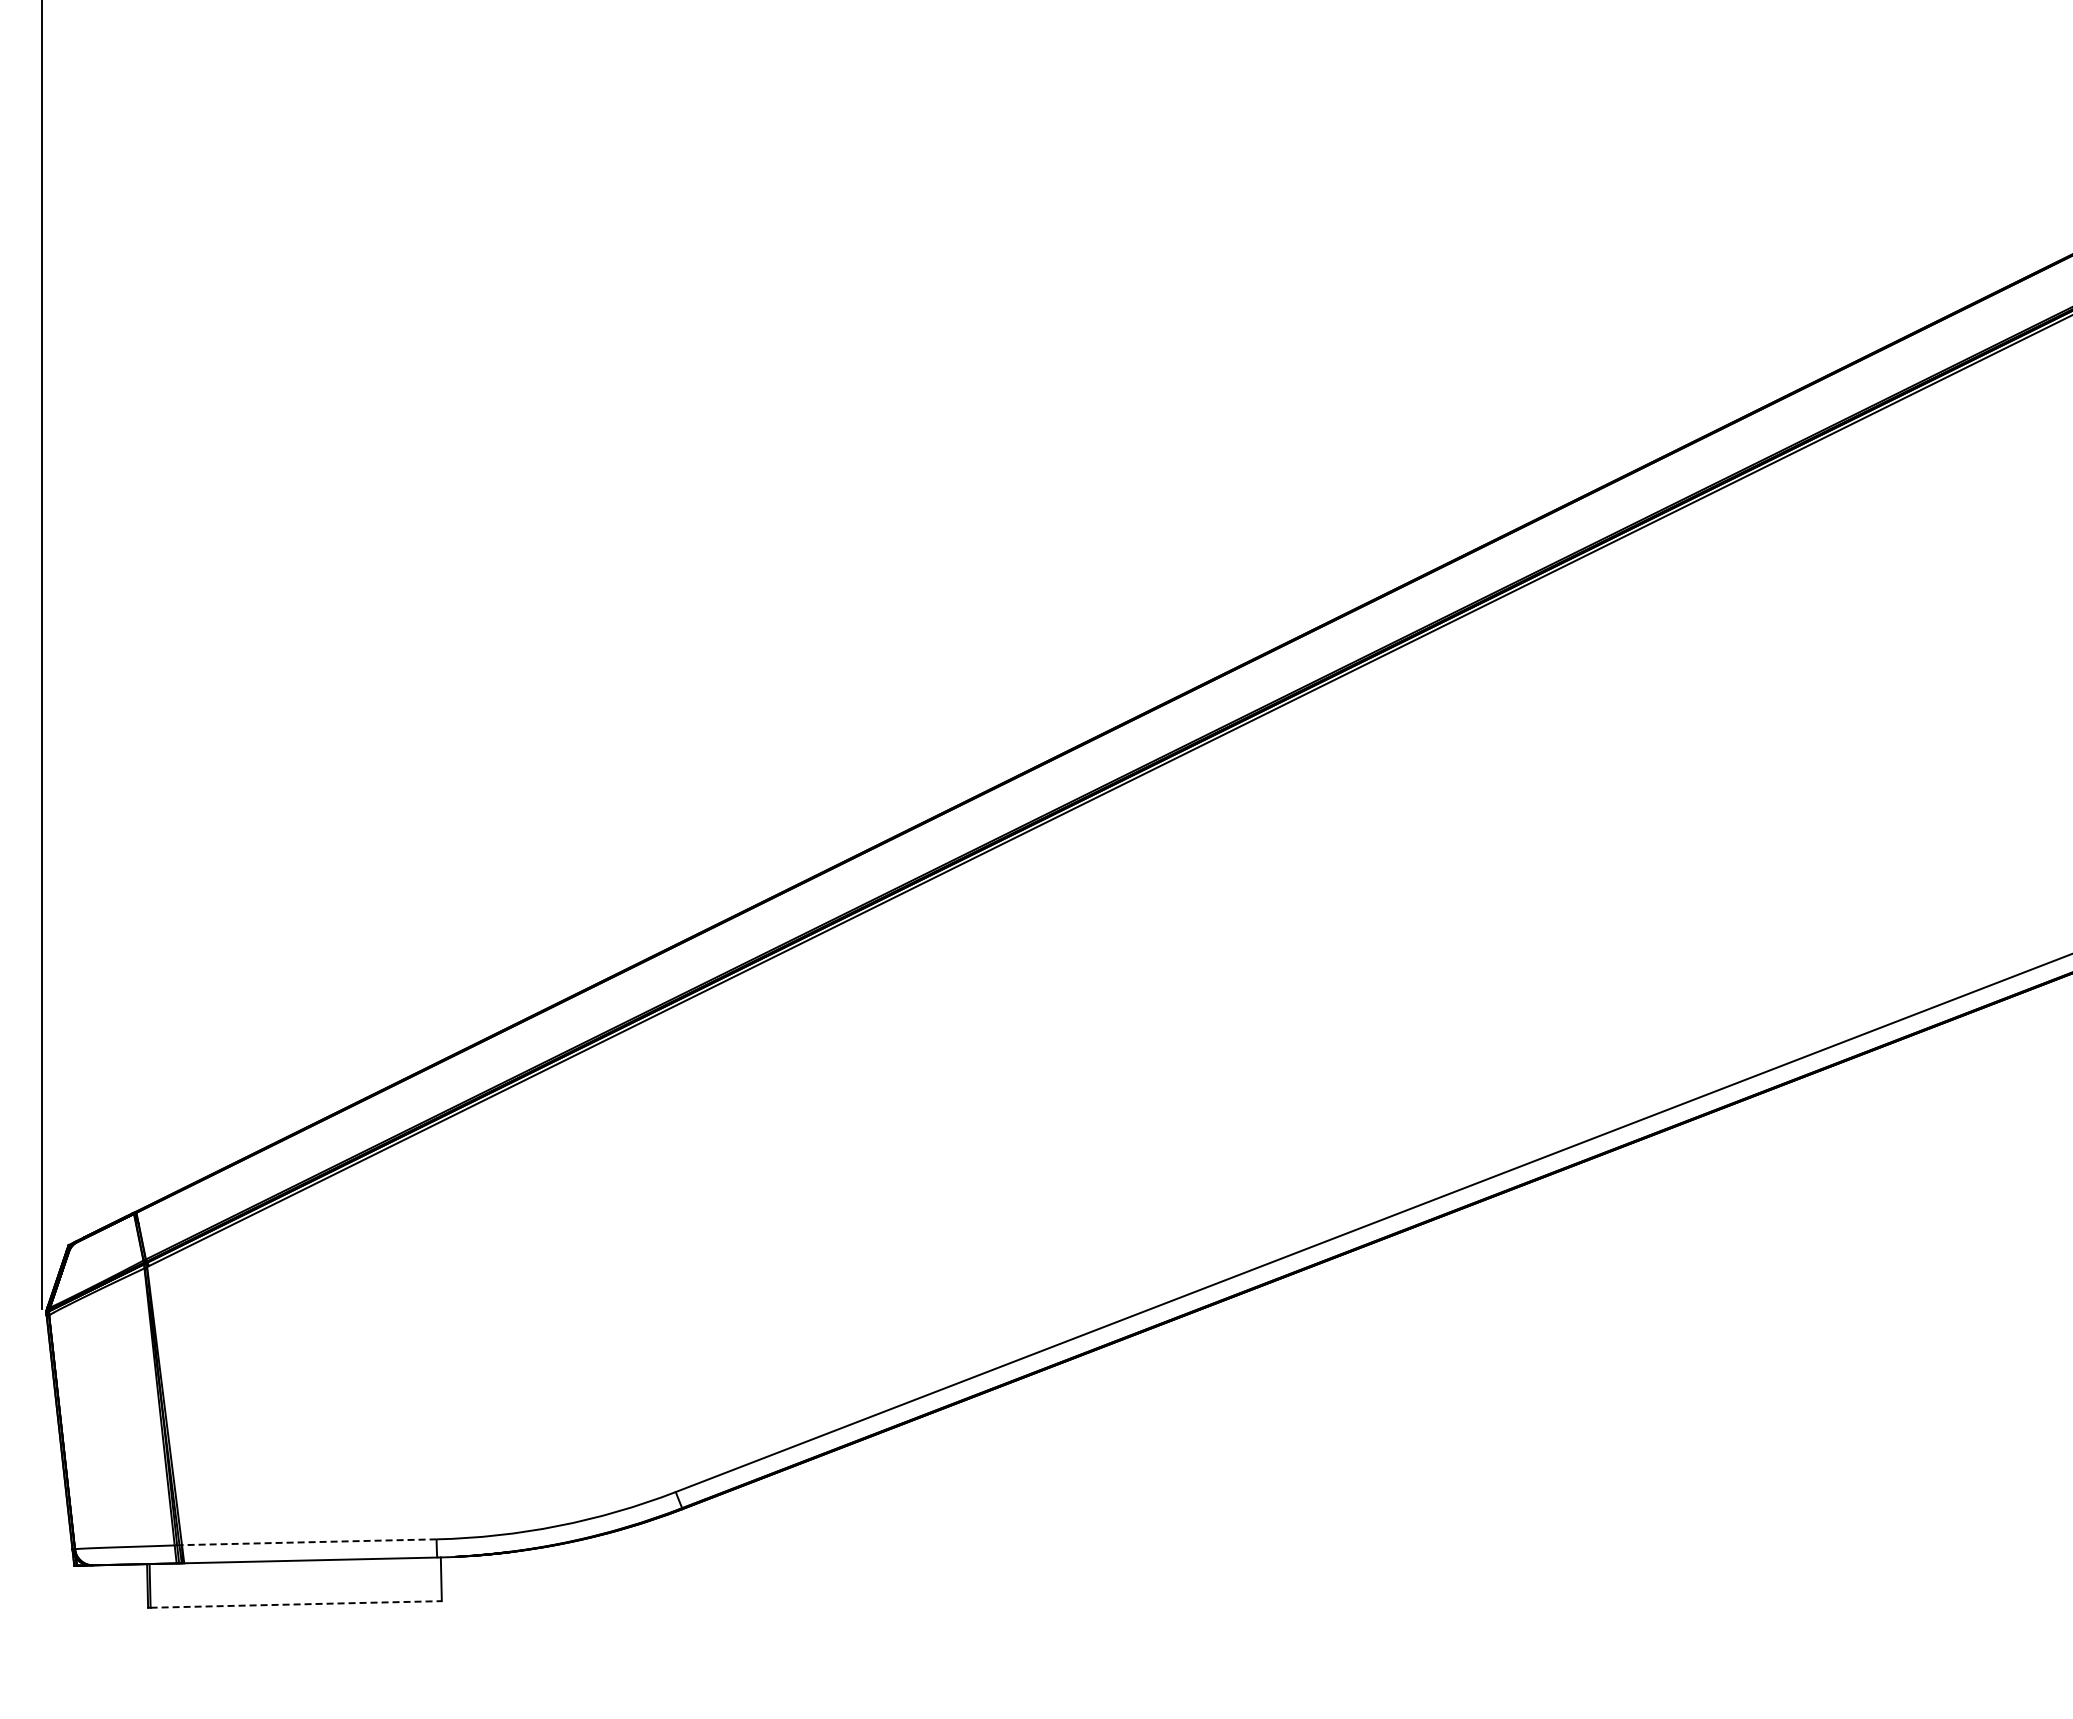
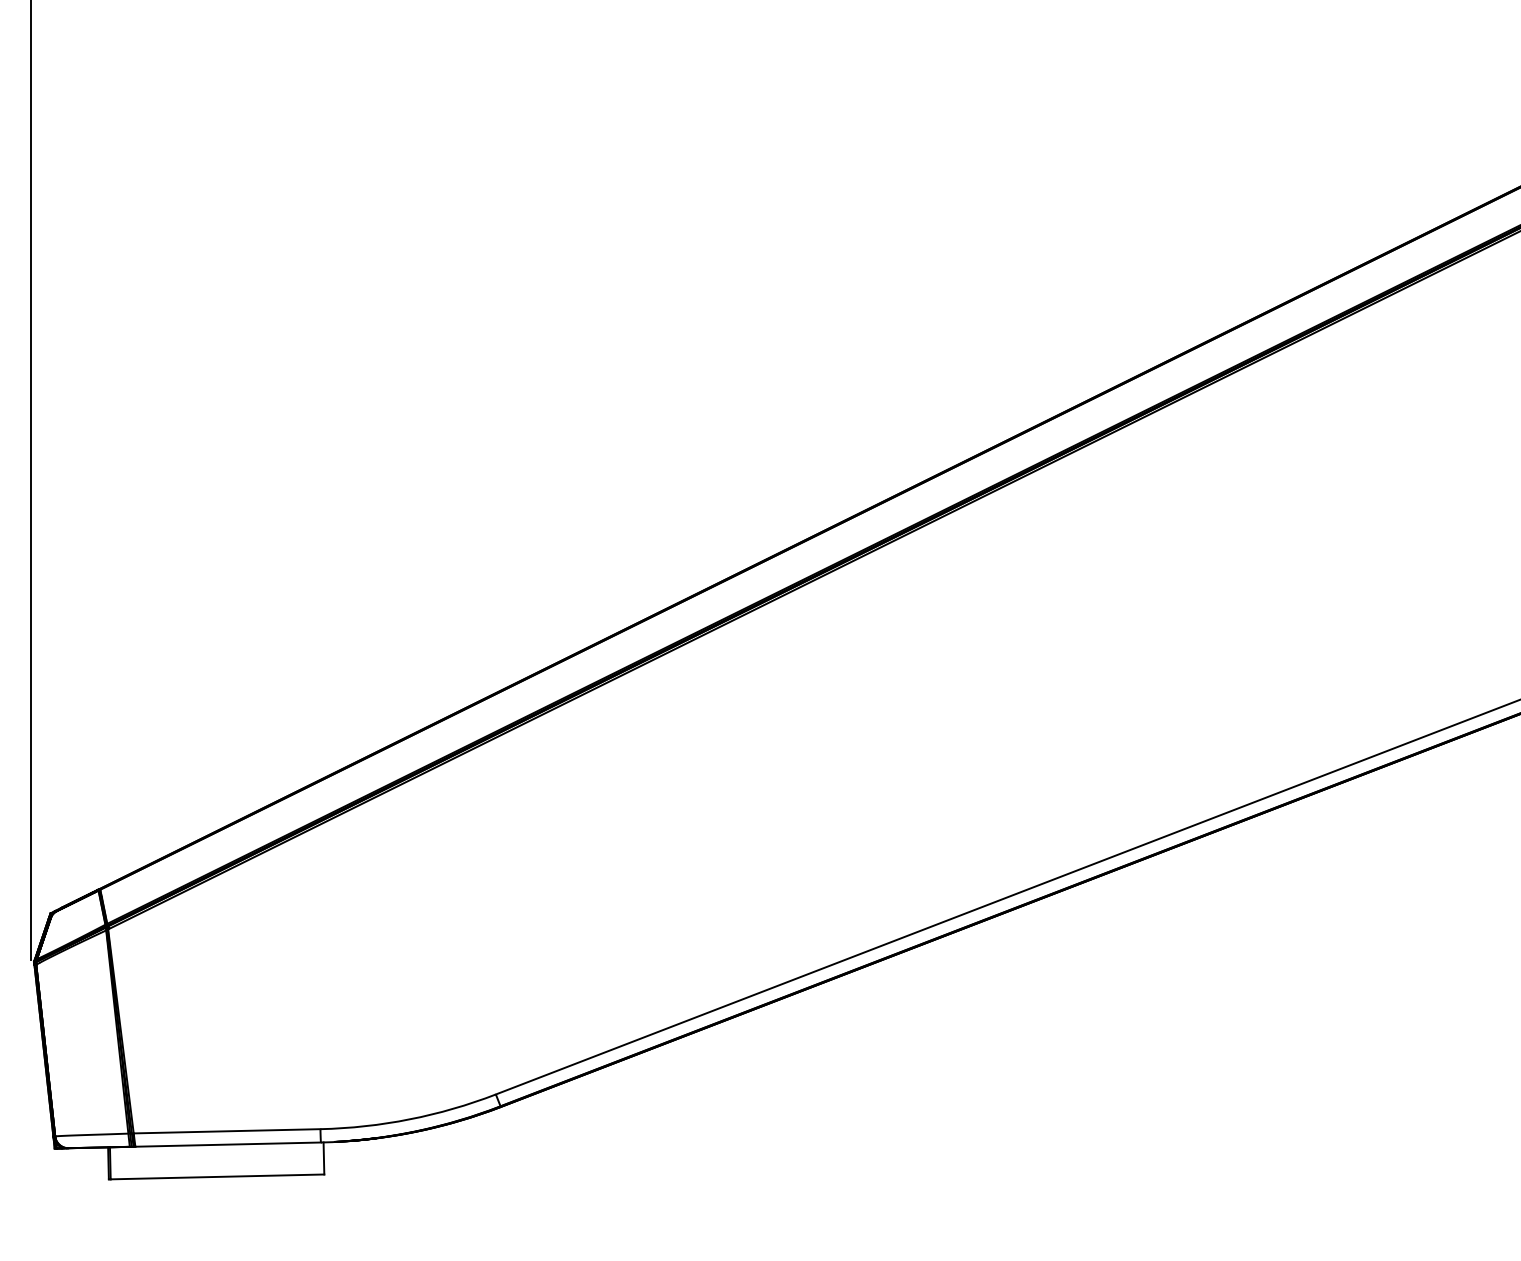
line: (308, 1542) -> (226, 1131), dashed -> solid
line: (296, 1604) -> (217, 1176), dashed -> solid

